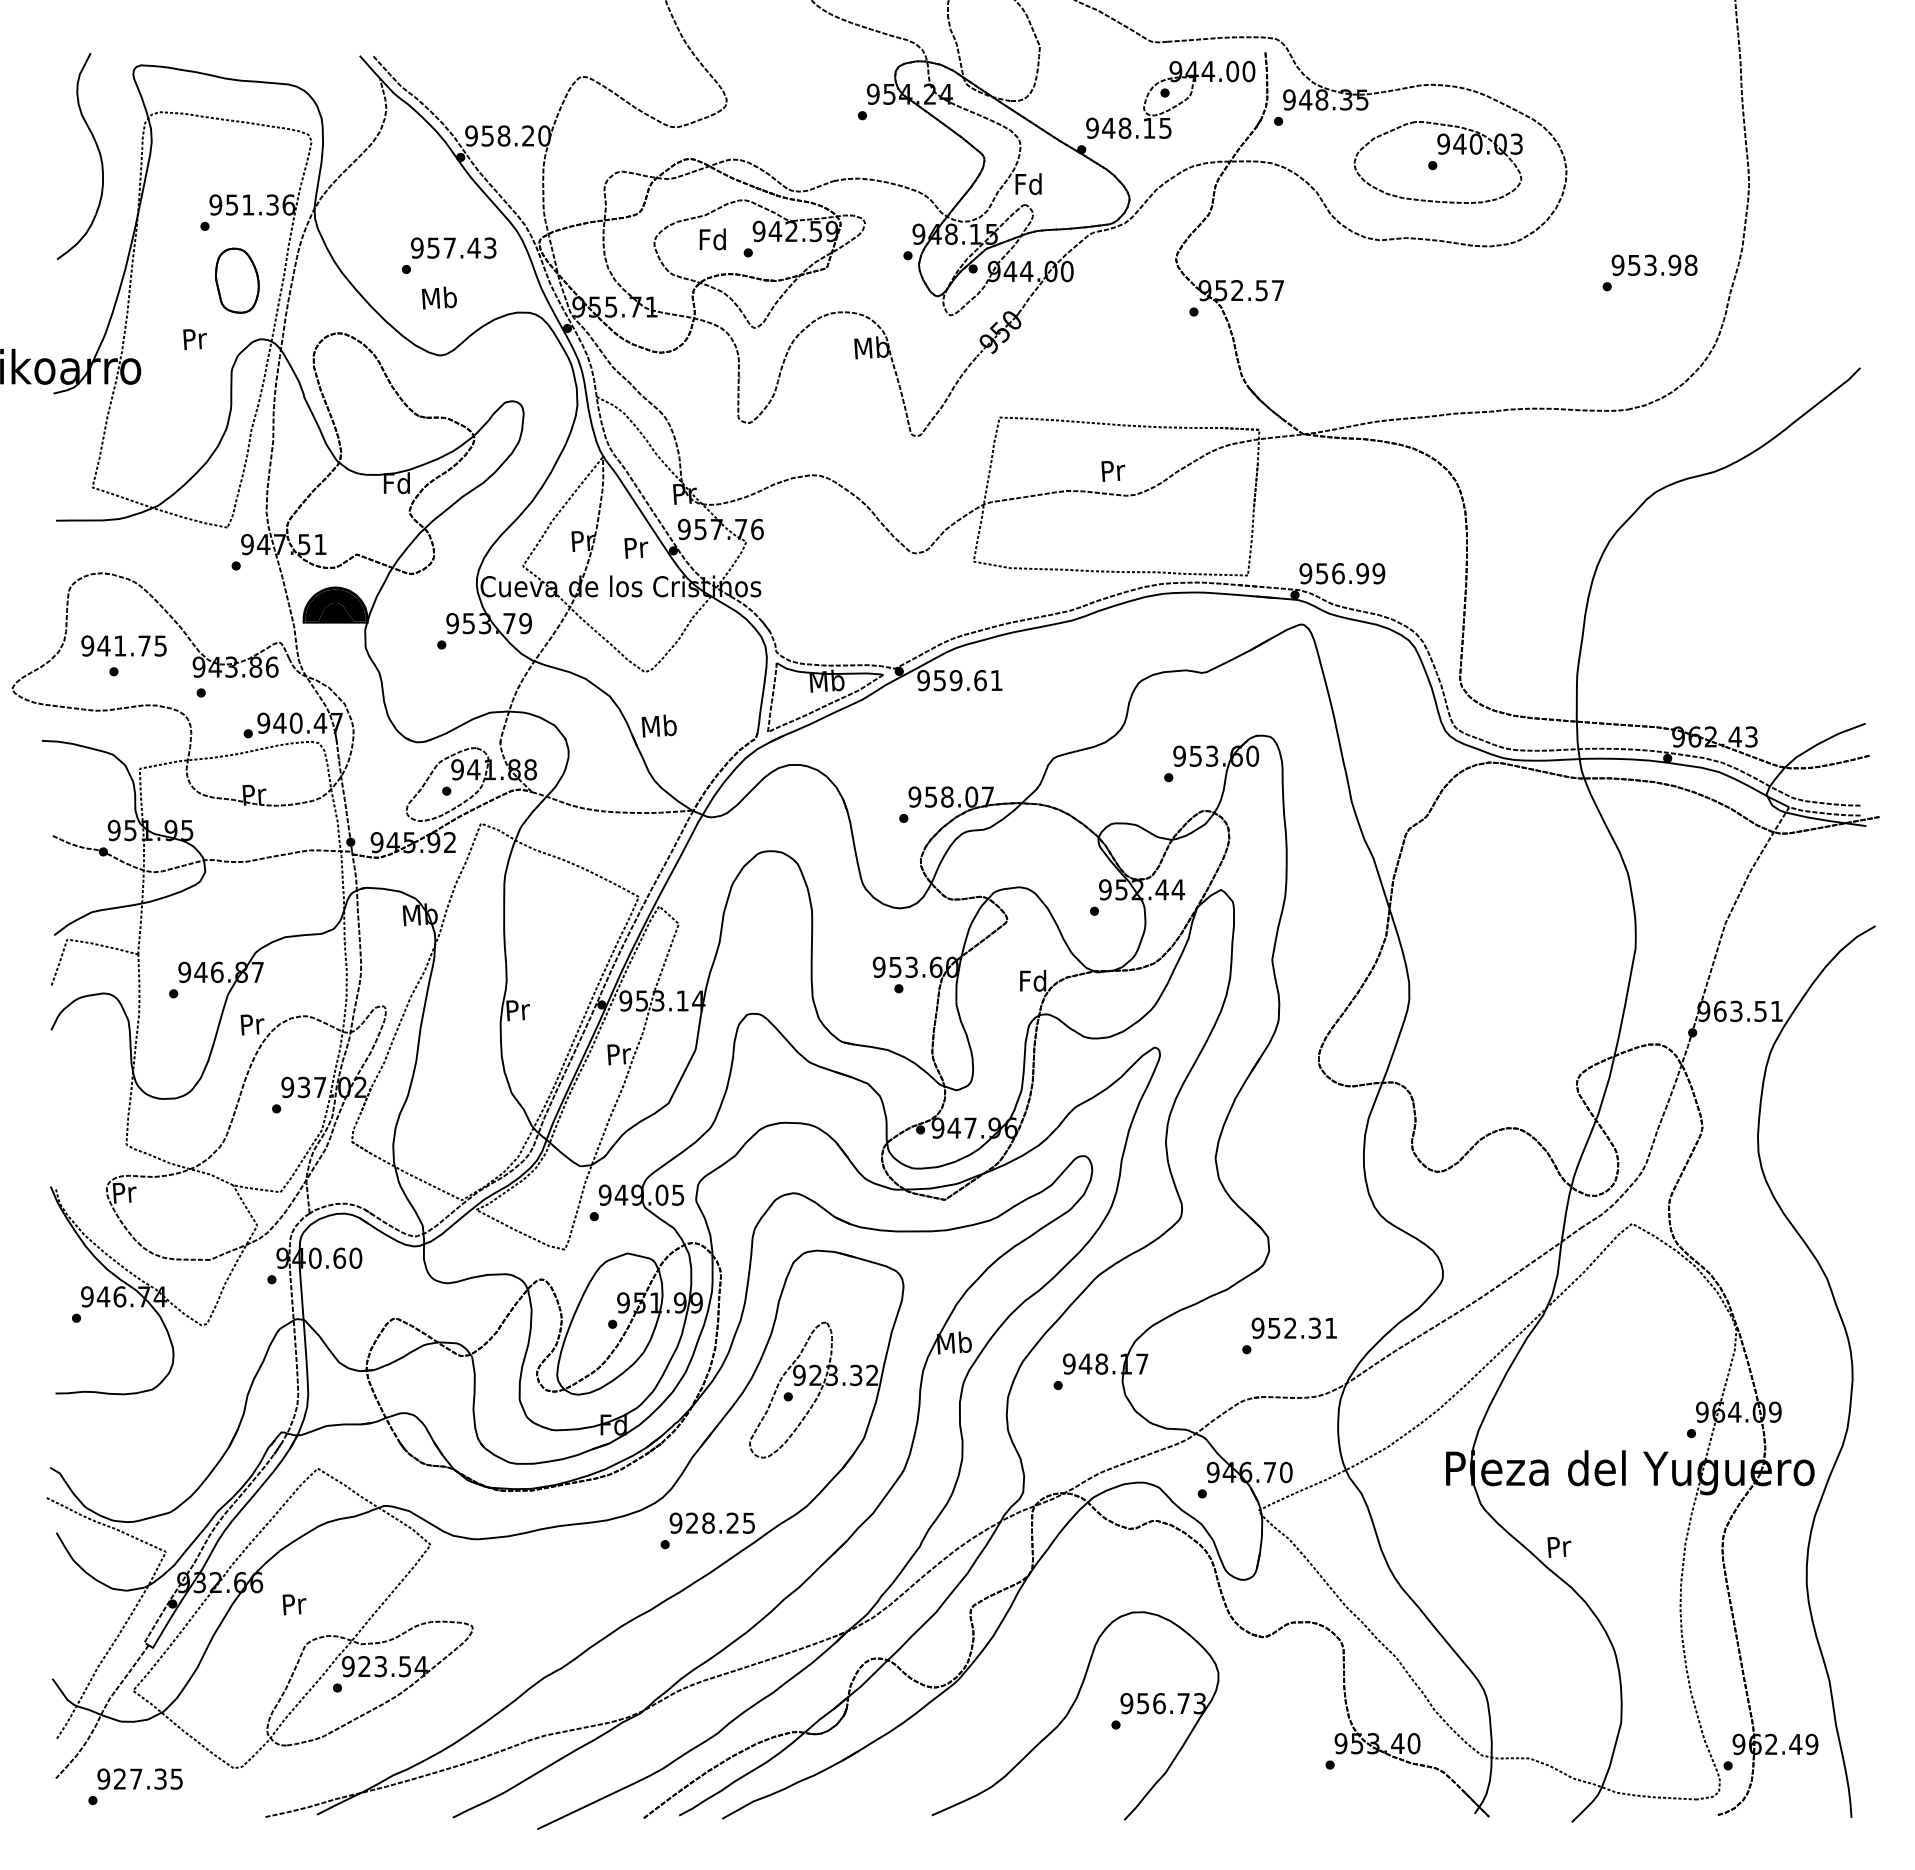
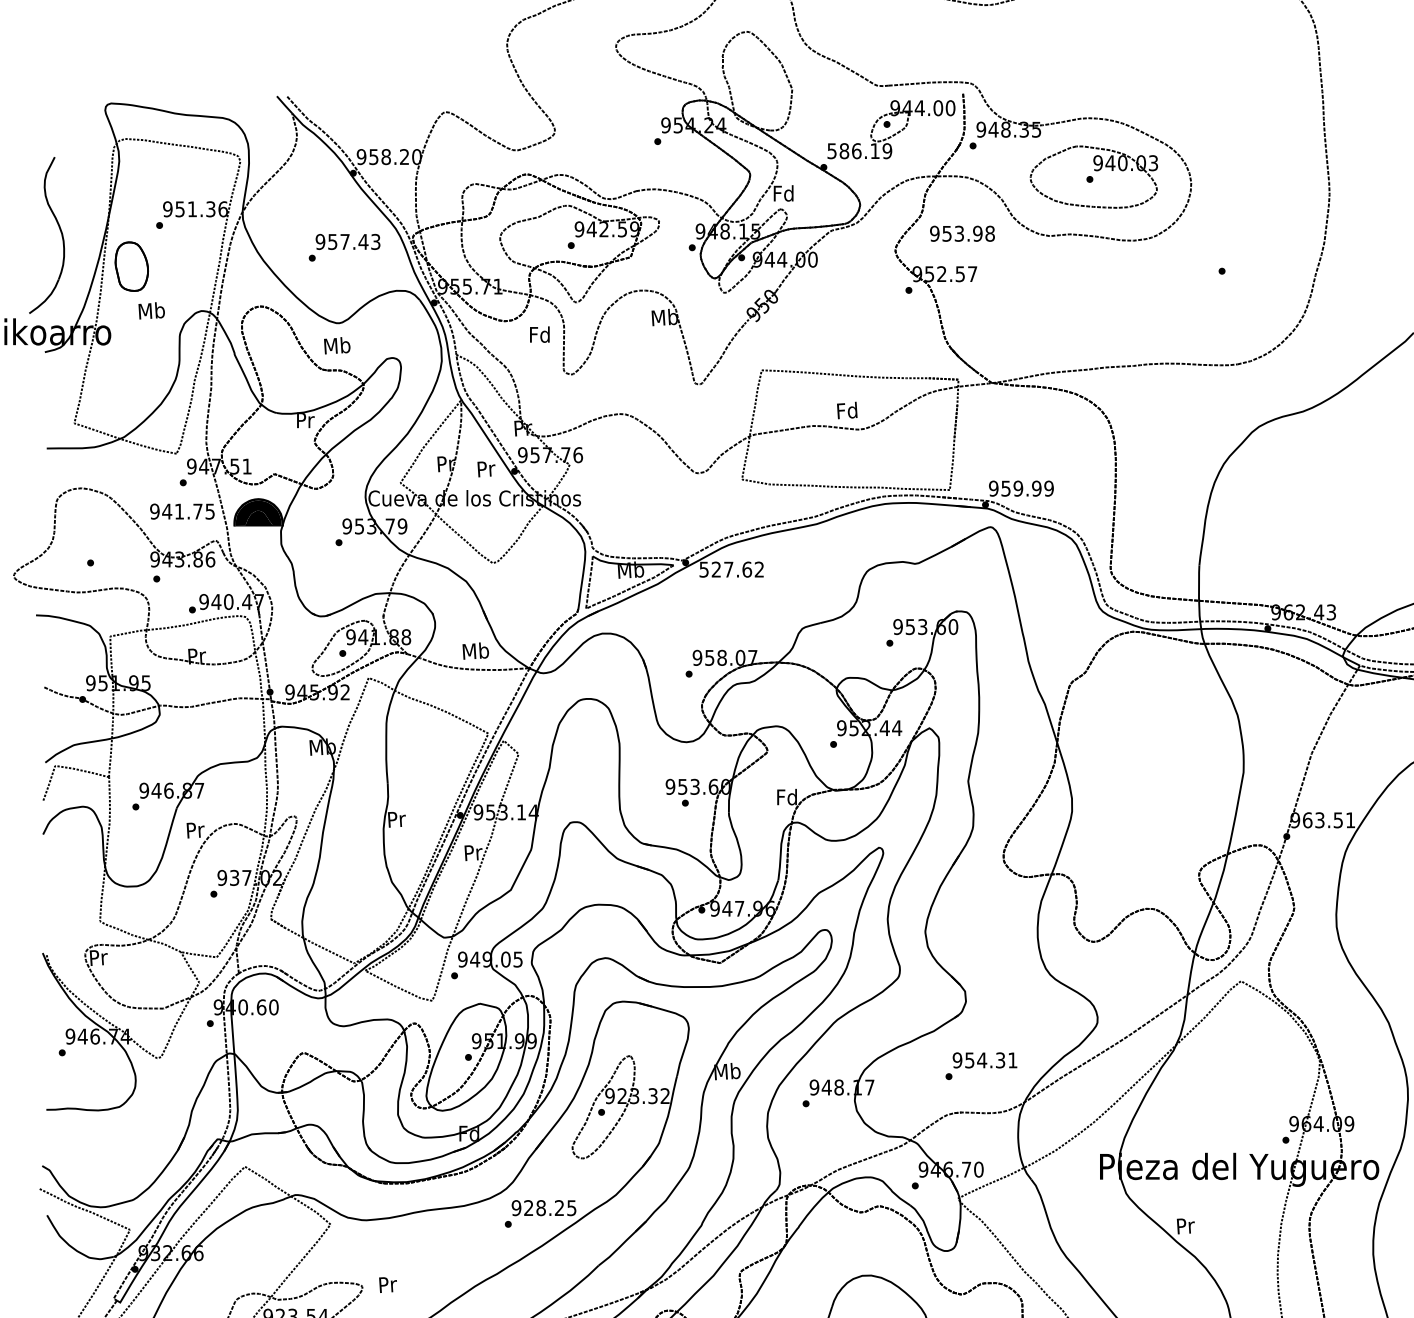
text: (1128, 127) -> (859, 150), 948.15 -> 586.19
part: (96, 147) -> (59, 228), moved
text: (712, 239) -> (539, 334), moved
text: (1654, 264) -> (962, 233), moved
part: (237, 280) -> (131, 266), moved
text: (439, 297) -> (337, 345), moved
text: (194, 338) -> (151, 310), Pr -> Mb
text: (1112, 470) -> (847, 410), Pr -> Fd
text: (396, 483) -> (304, 420), Fd -> Pr
text: (1338, 573) -> (1018, 488), 956.99 -> 959.99
text: (123, 645) -> (181, 511), moved
text: (959, 680) -> (731, 569), 959.61 -> 527.62
text: (658, 725) -> (475, 650), moved
text: (1290, 1327) -> (982, 1059), 952.31 -> 954.31
text: (294, 1604) -> (388, 1284), moved

